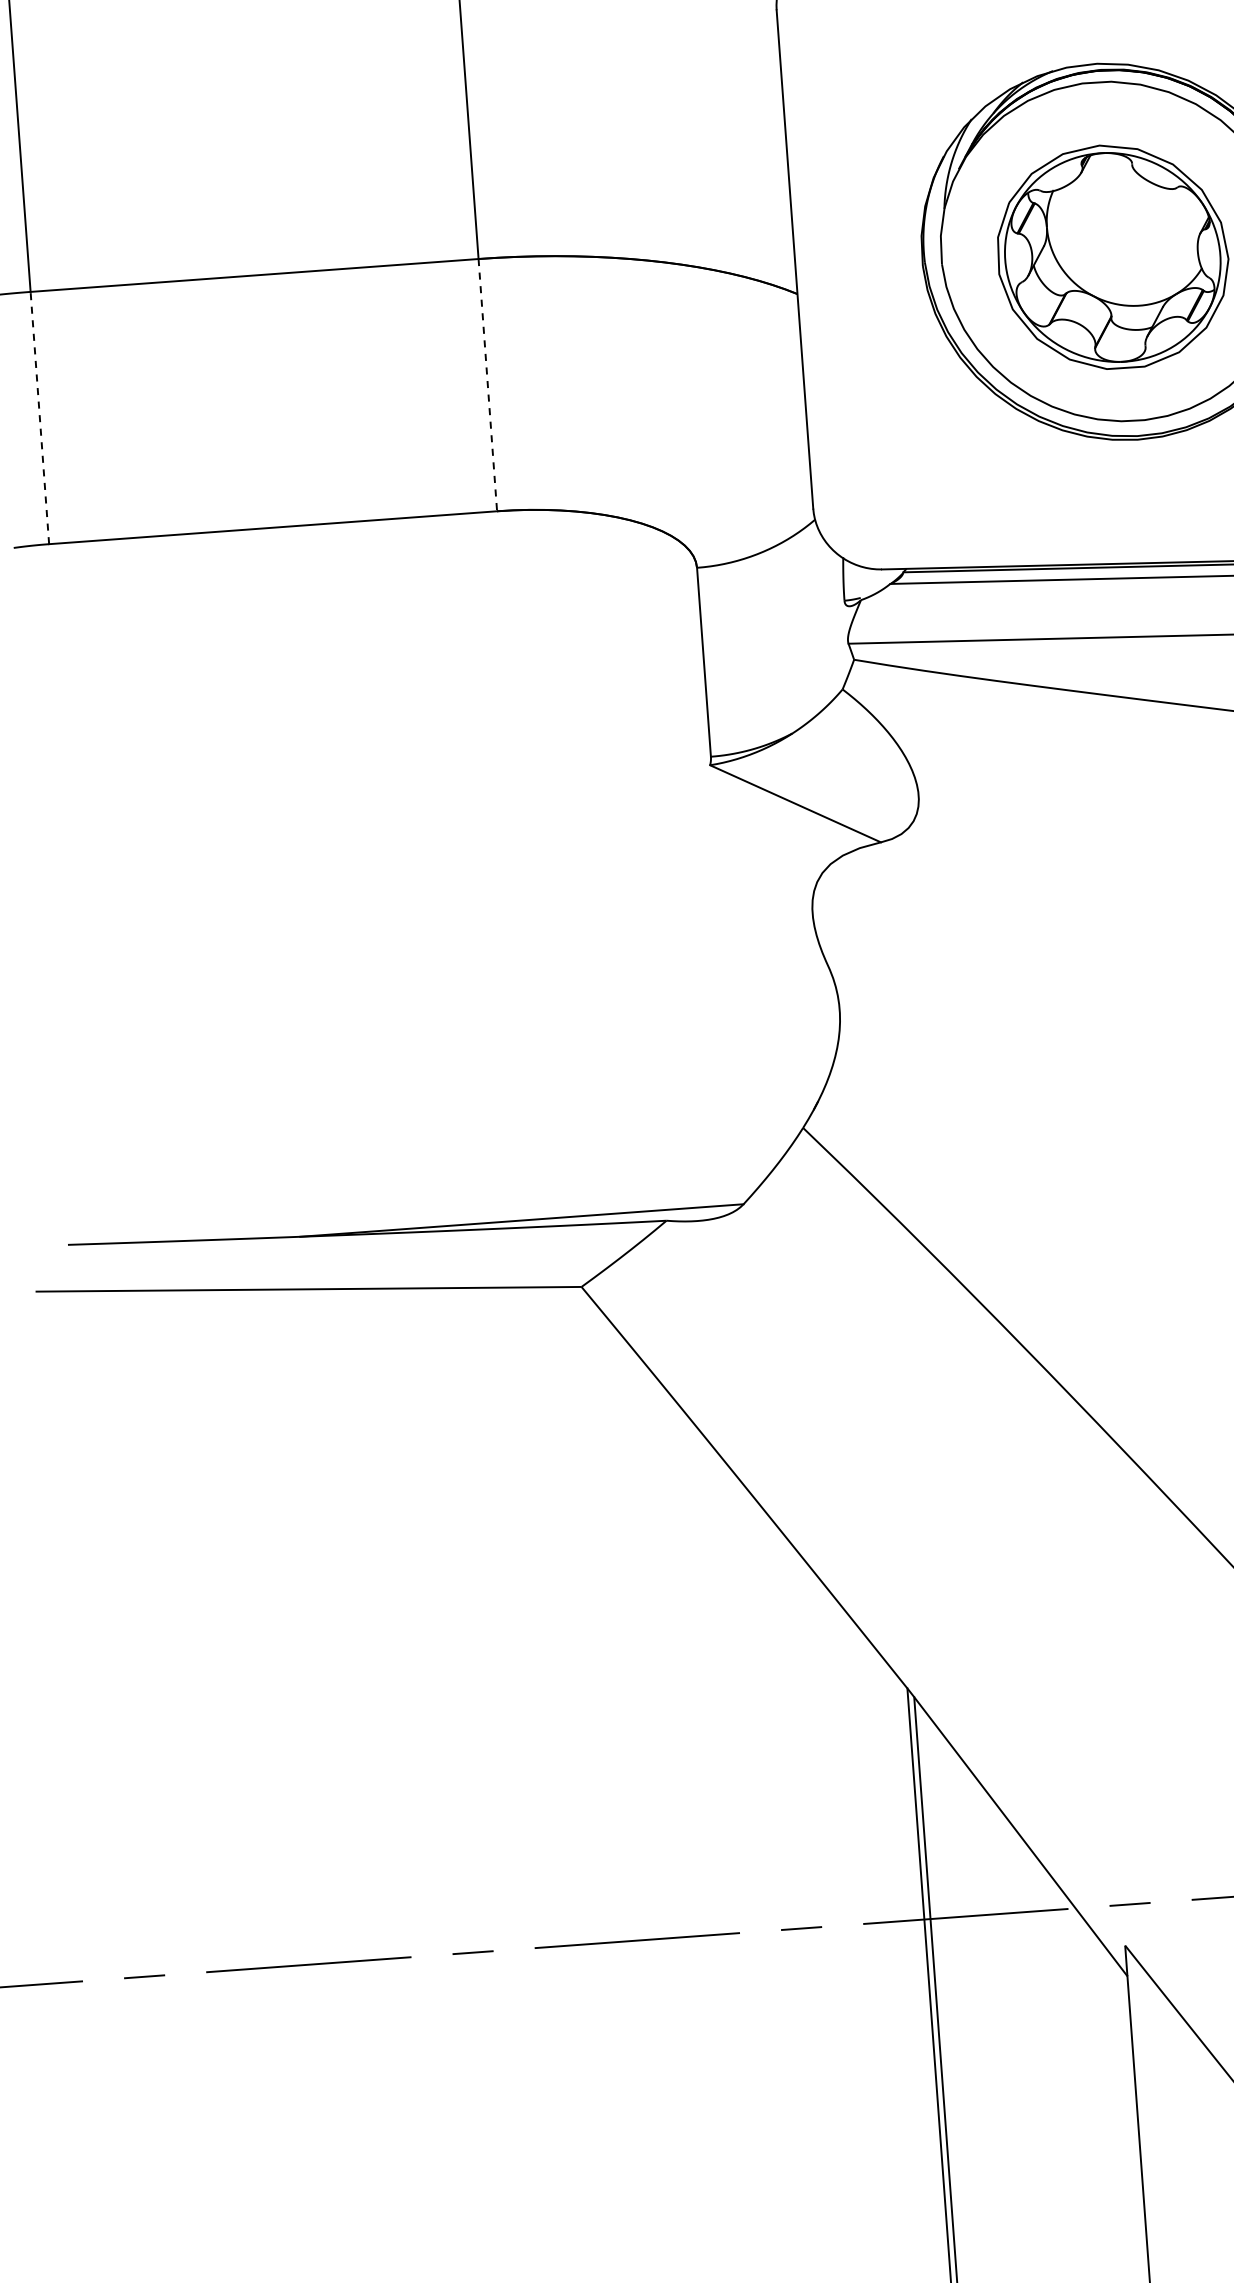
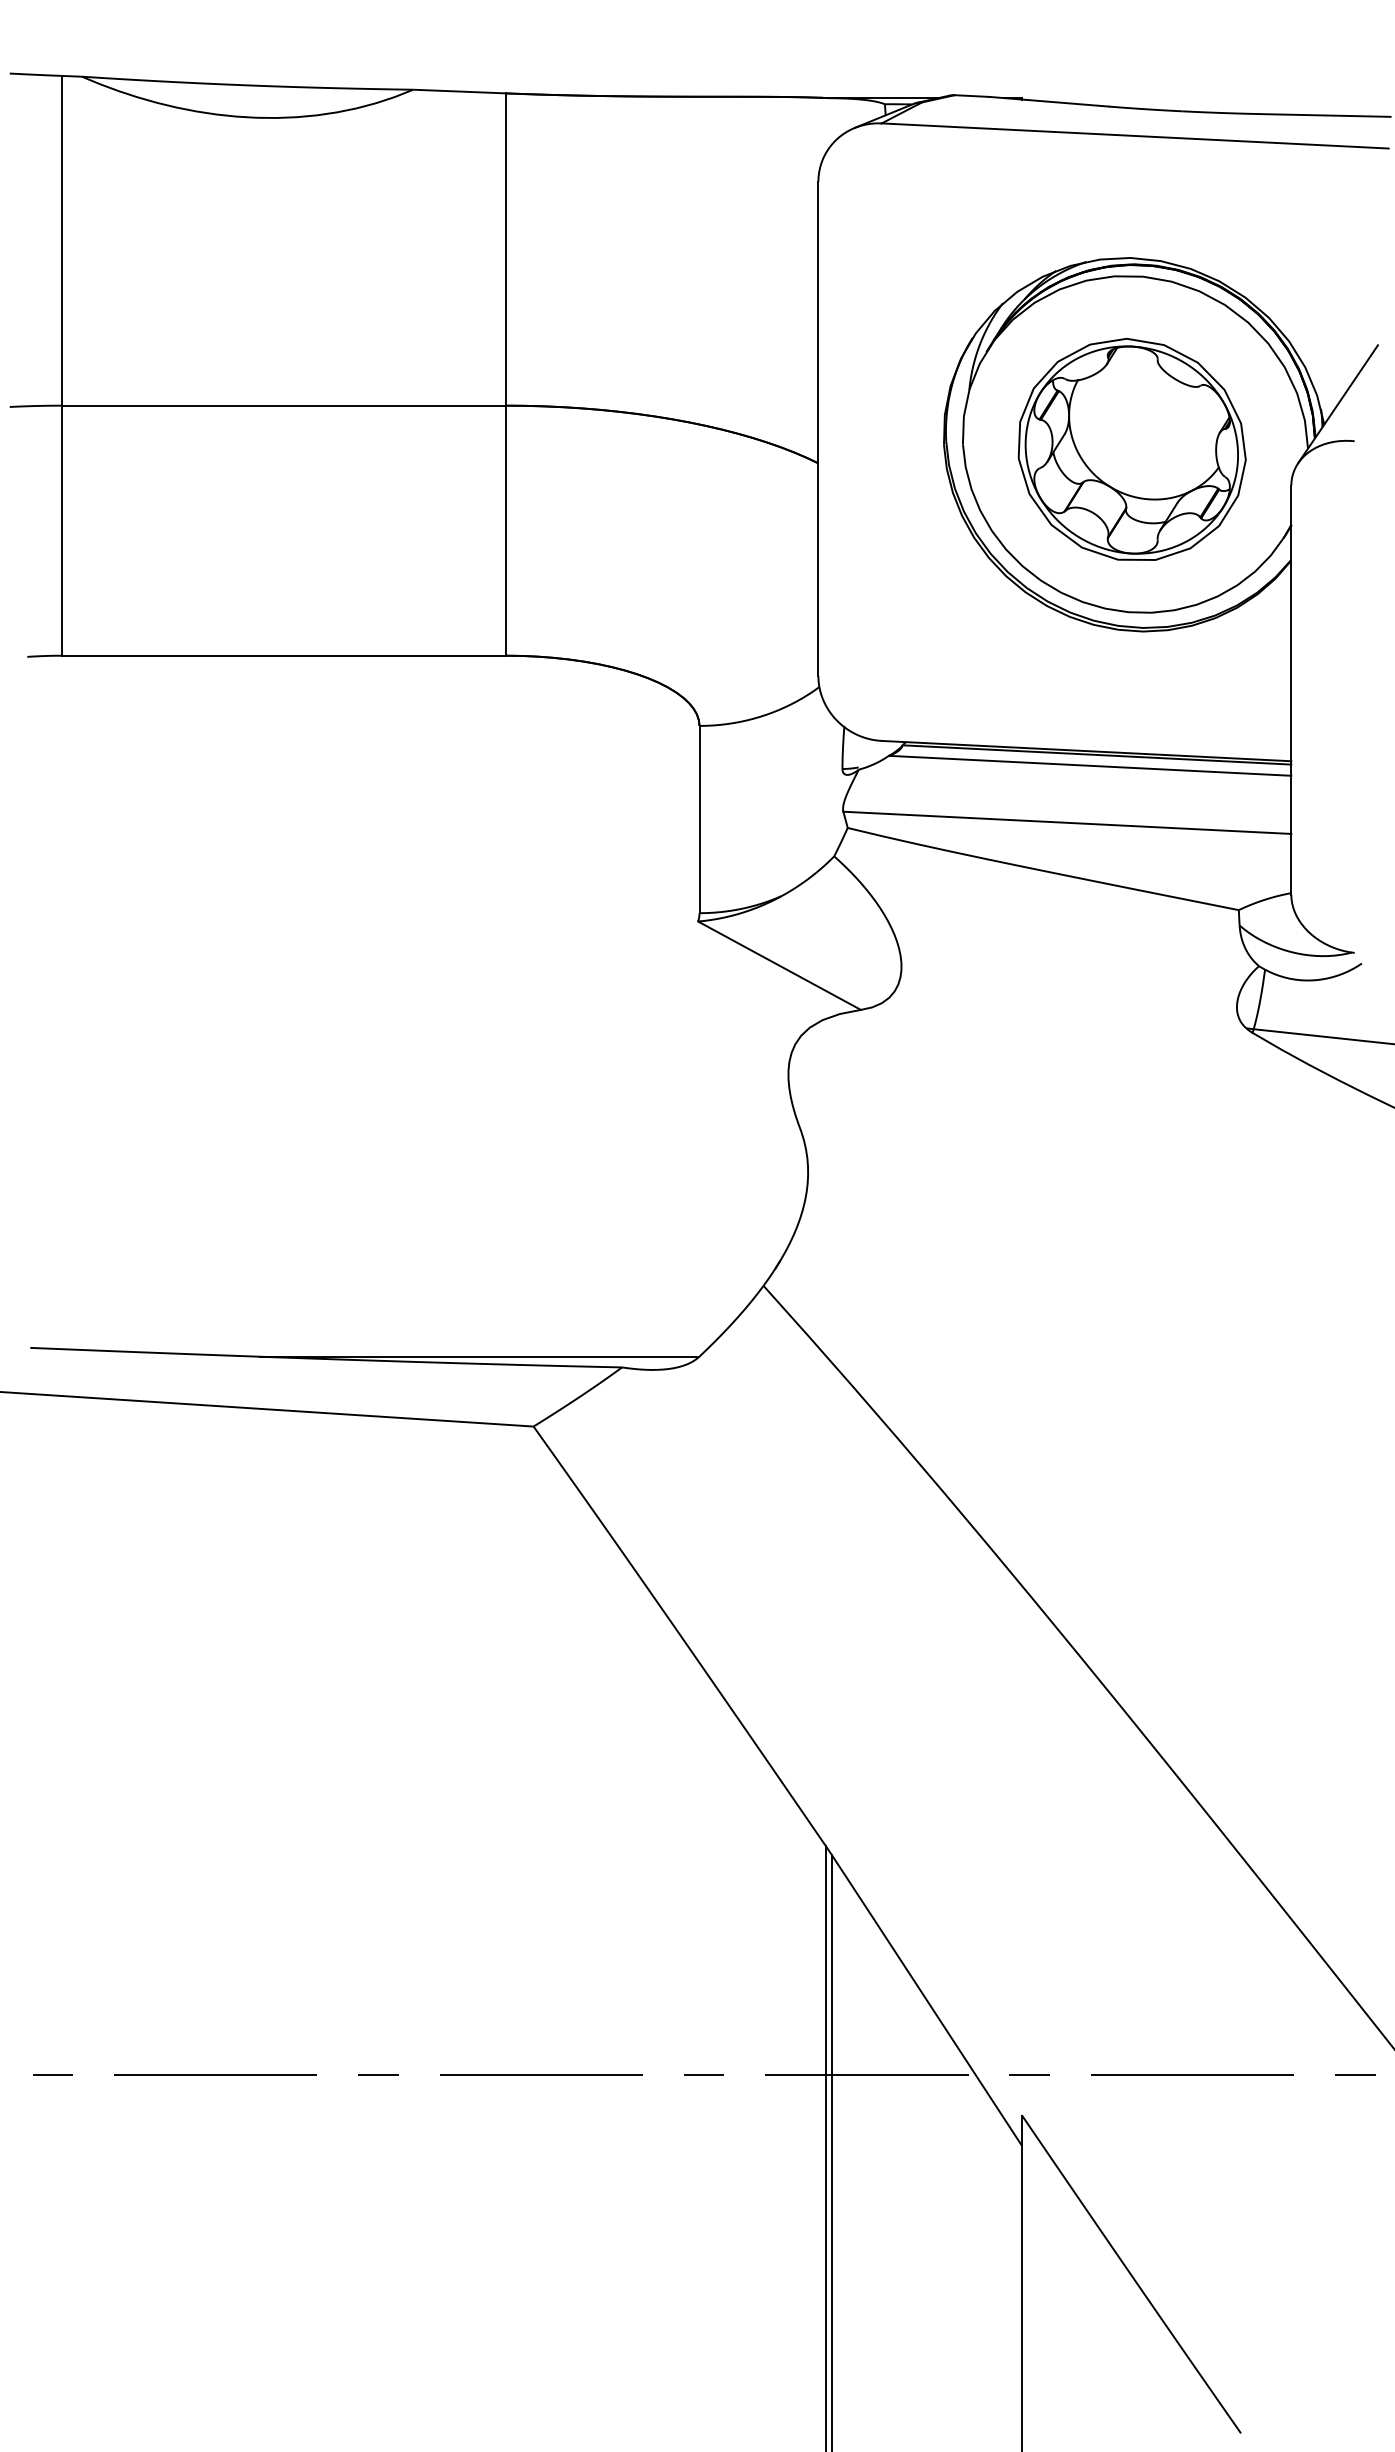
line: (487, 385) -> (506, 531), dashed -> solid
line: (39, 417) -> (62, 530), dashed -> solid

